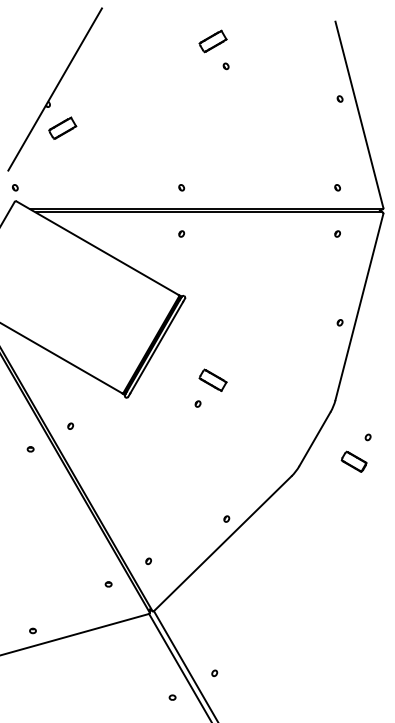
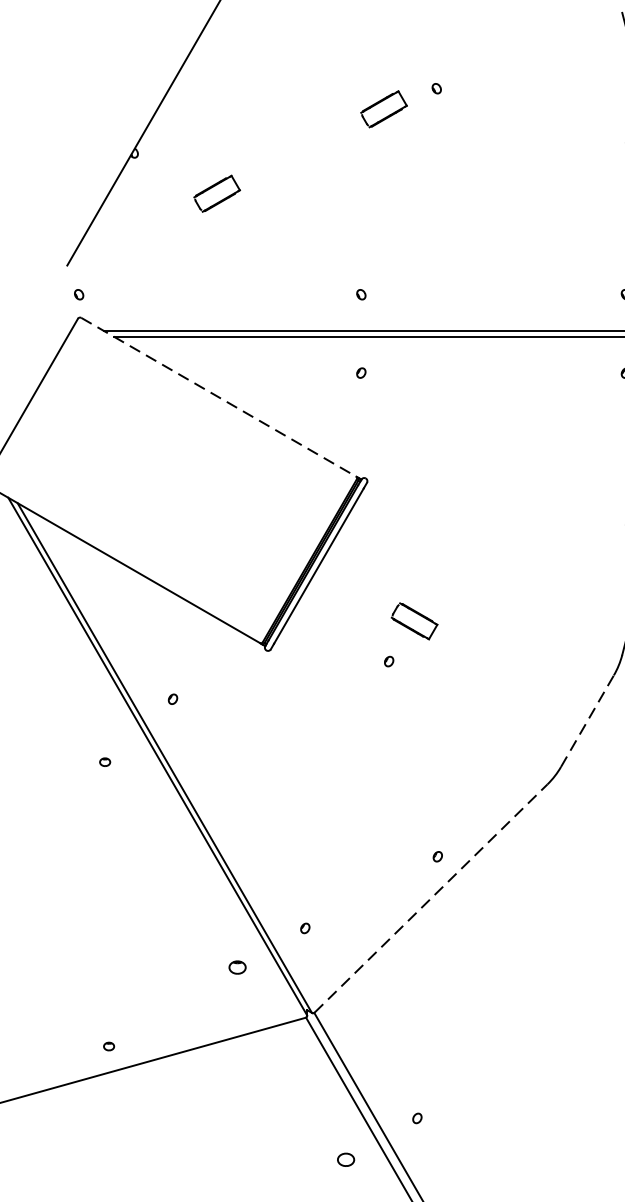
part: (212, 41) -> (383, 109), moved
part: (62, 127) -> (216, 192), moved
line: (97, 248) -> (218, 397), solid -> dashed
line: (315, 438) -> (588, 720), solid -> dashed
part: (30, 449) -> (104, 762), moved
line: (223, 543) -> (432, 898), solid -> dashed
part: (108, 584) -> (237, 967), size x1.6
part: (172, 697) -> (345, 1159), size x1.6

